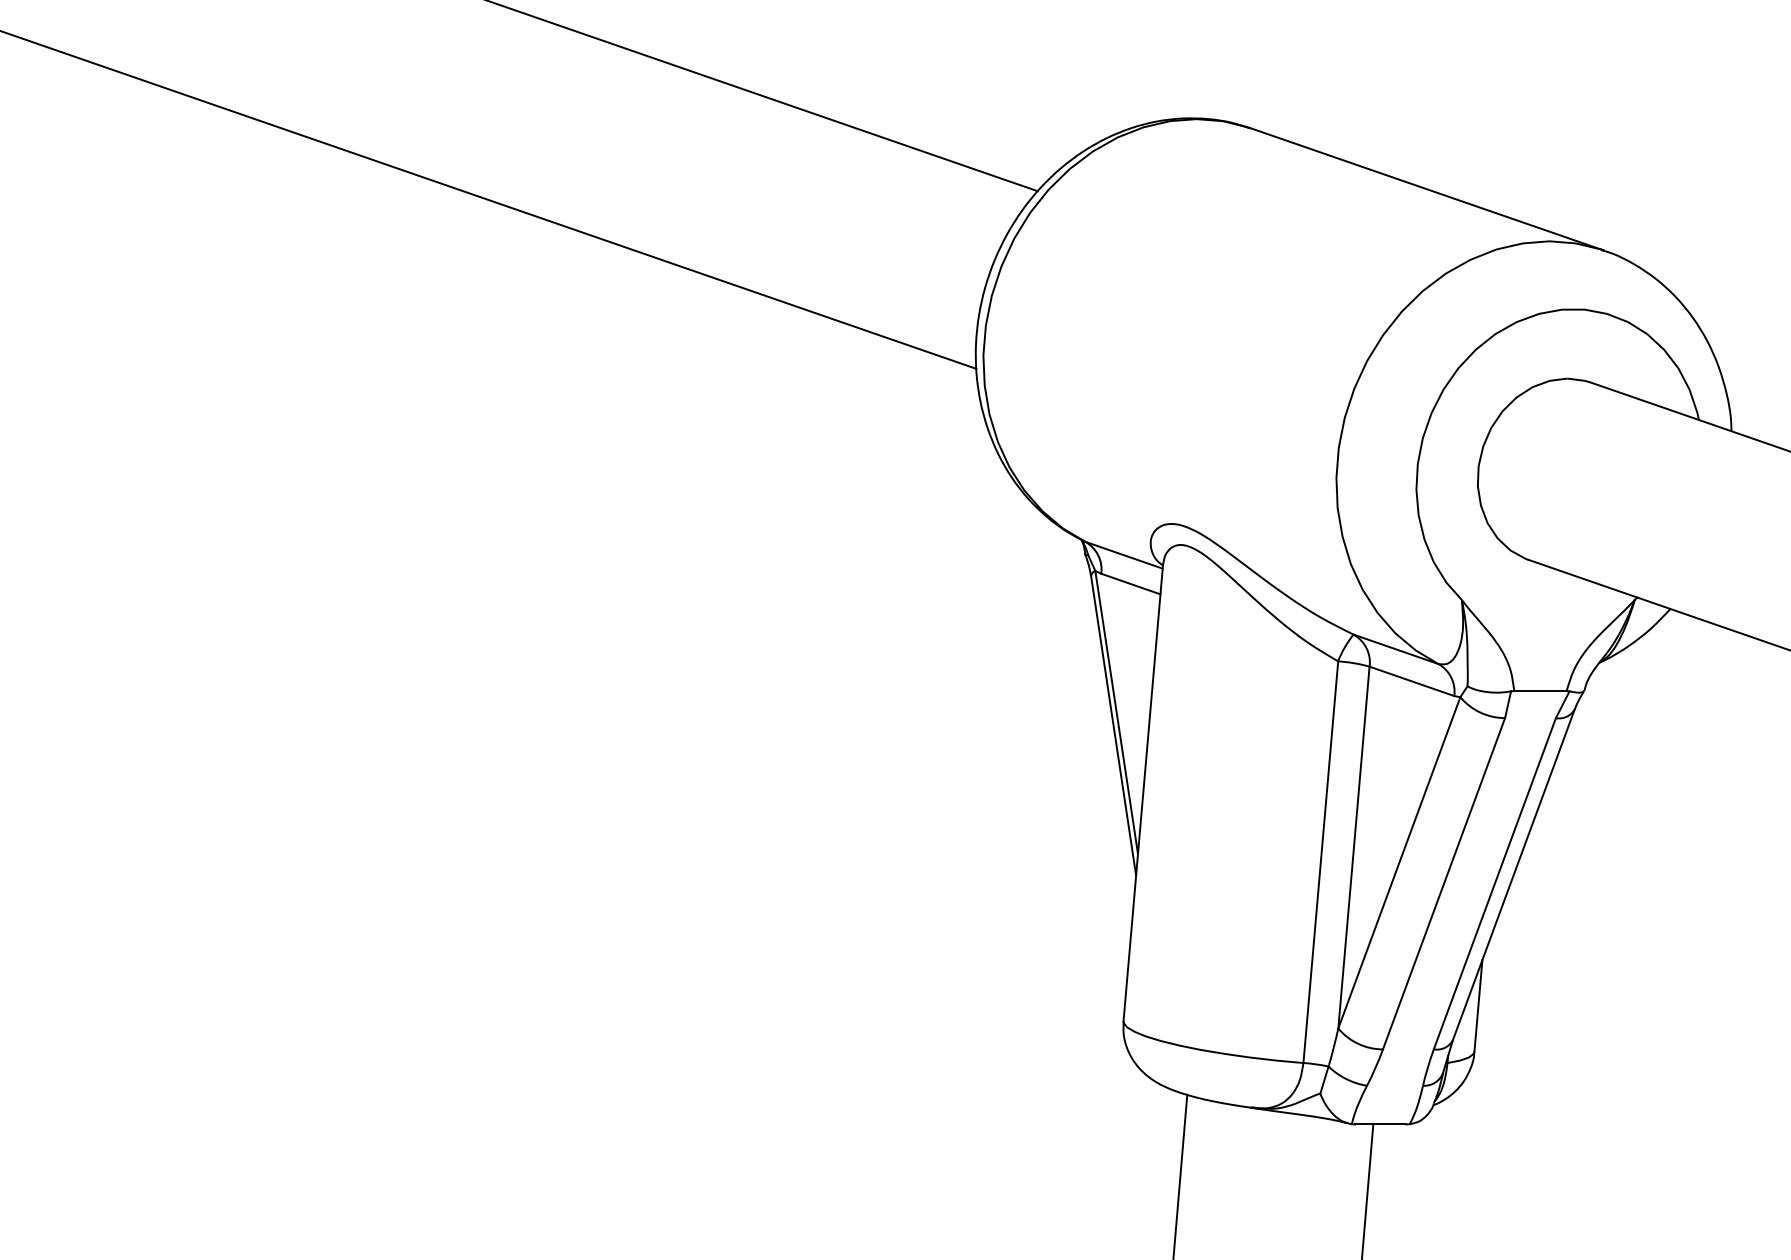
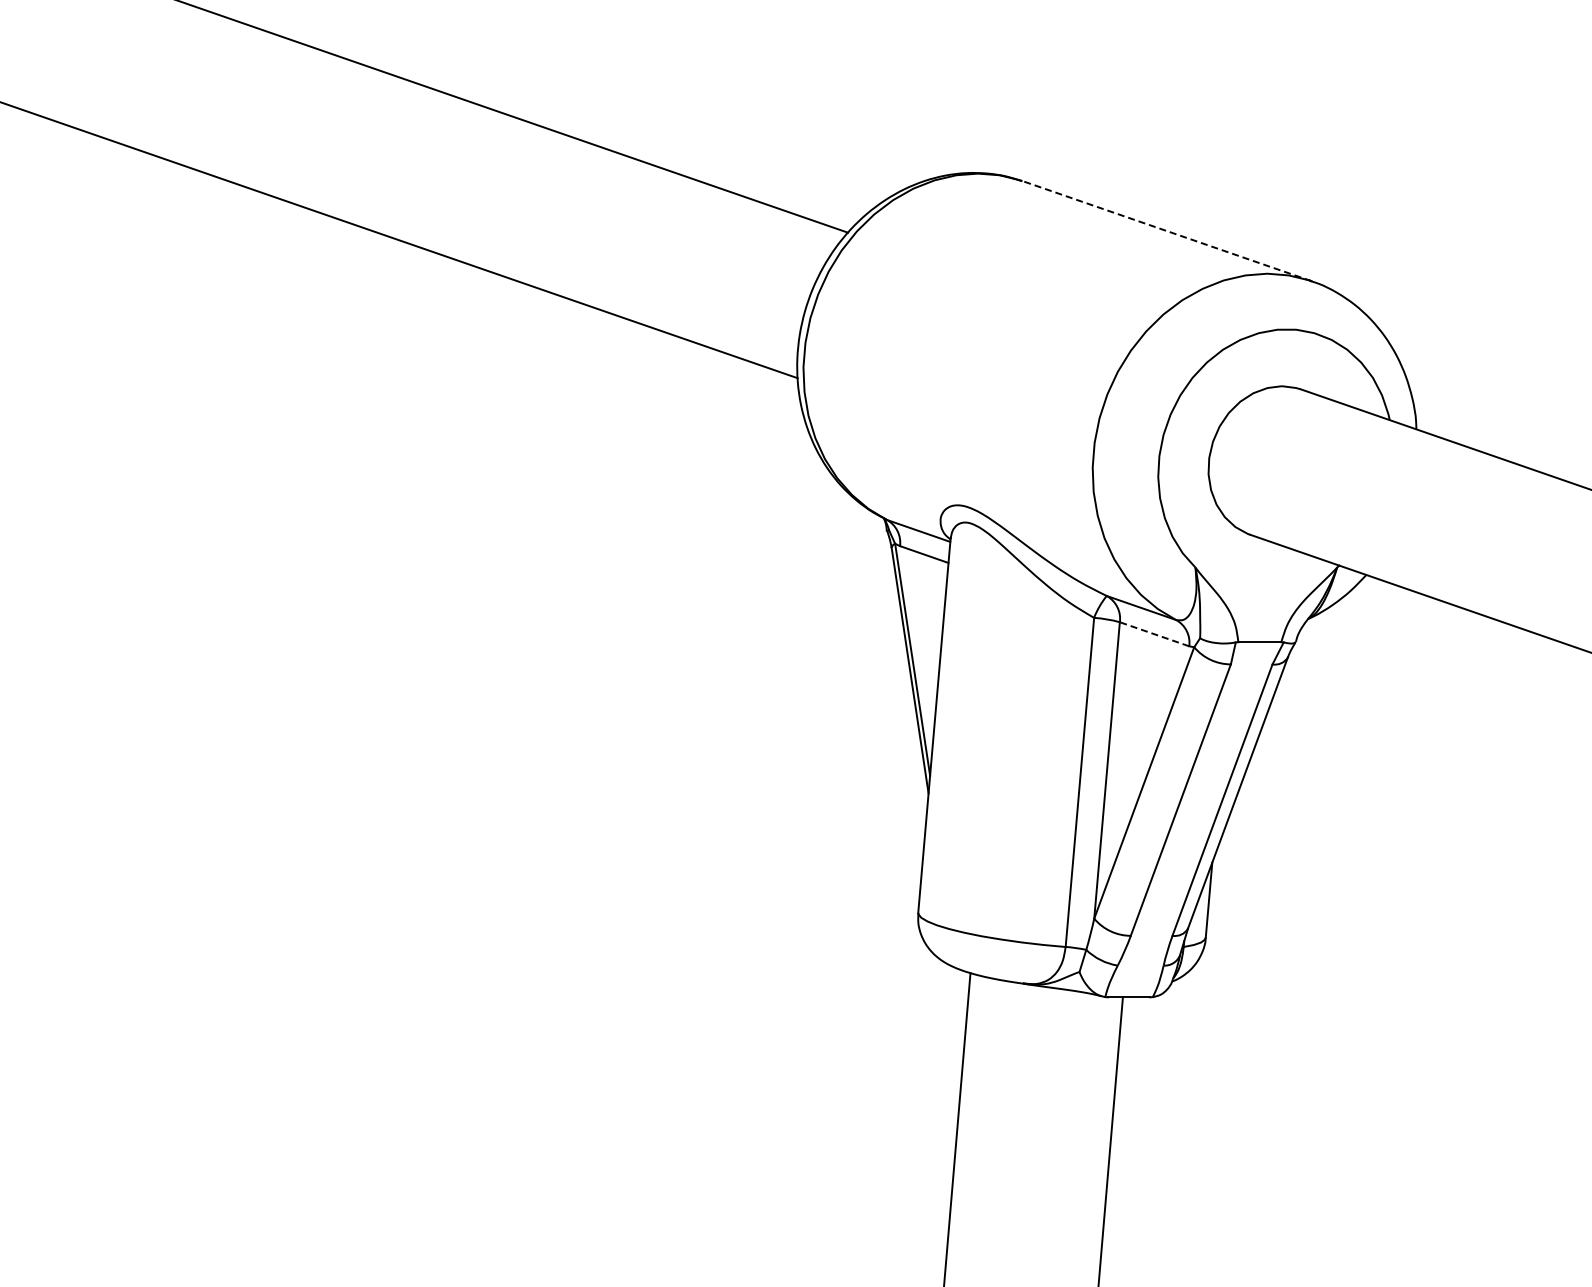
line: (1426, 189) -> (1166, 231), solid -> dashed
line: (1411, 681) -> (1154, 634), solid -> dashed

